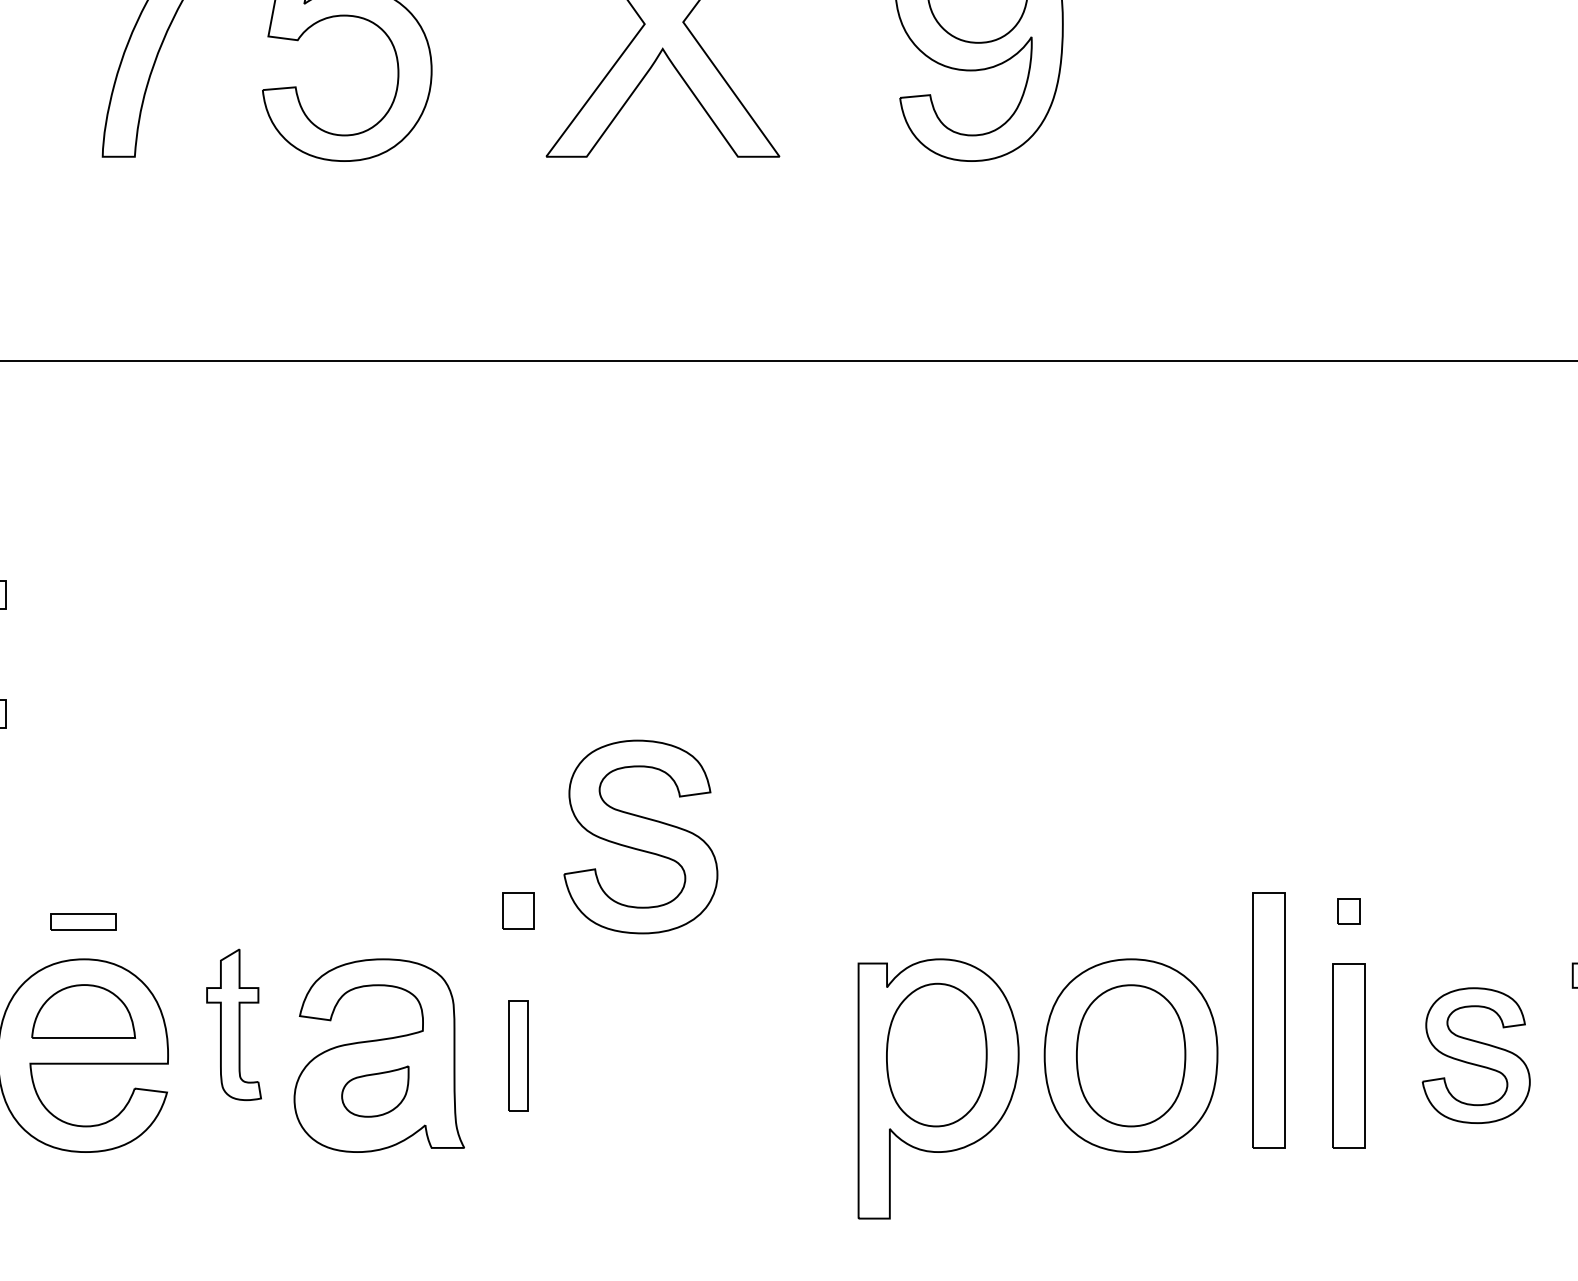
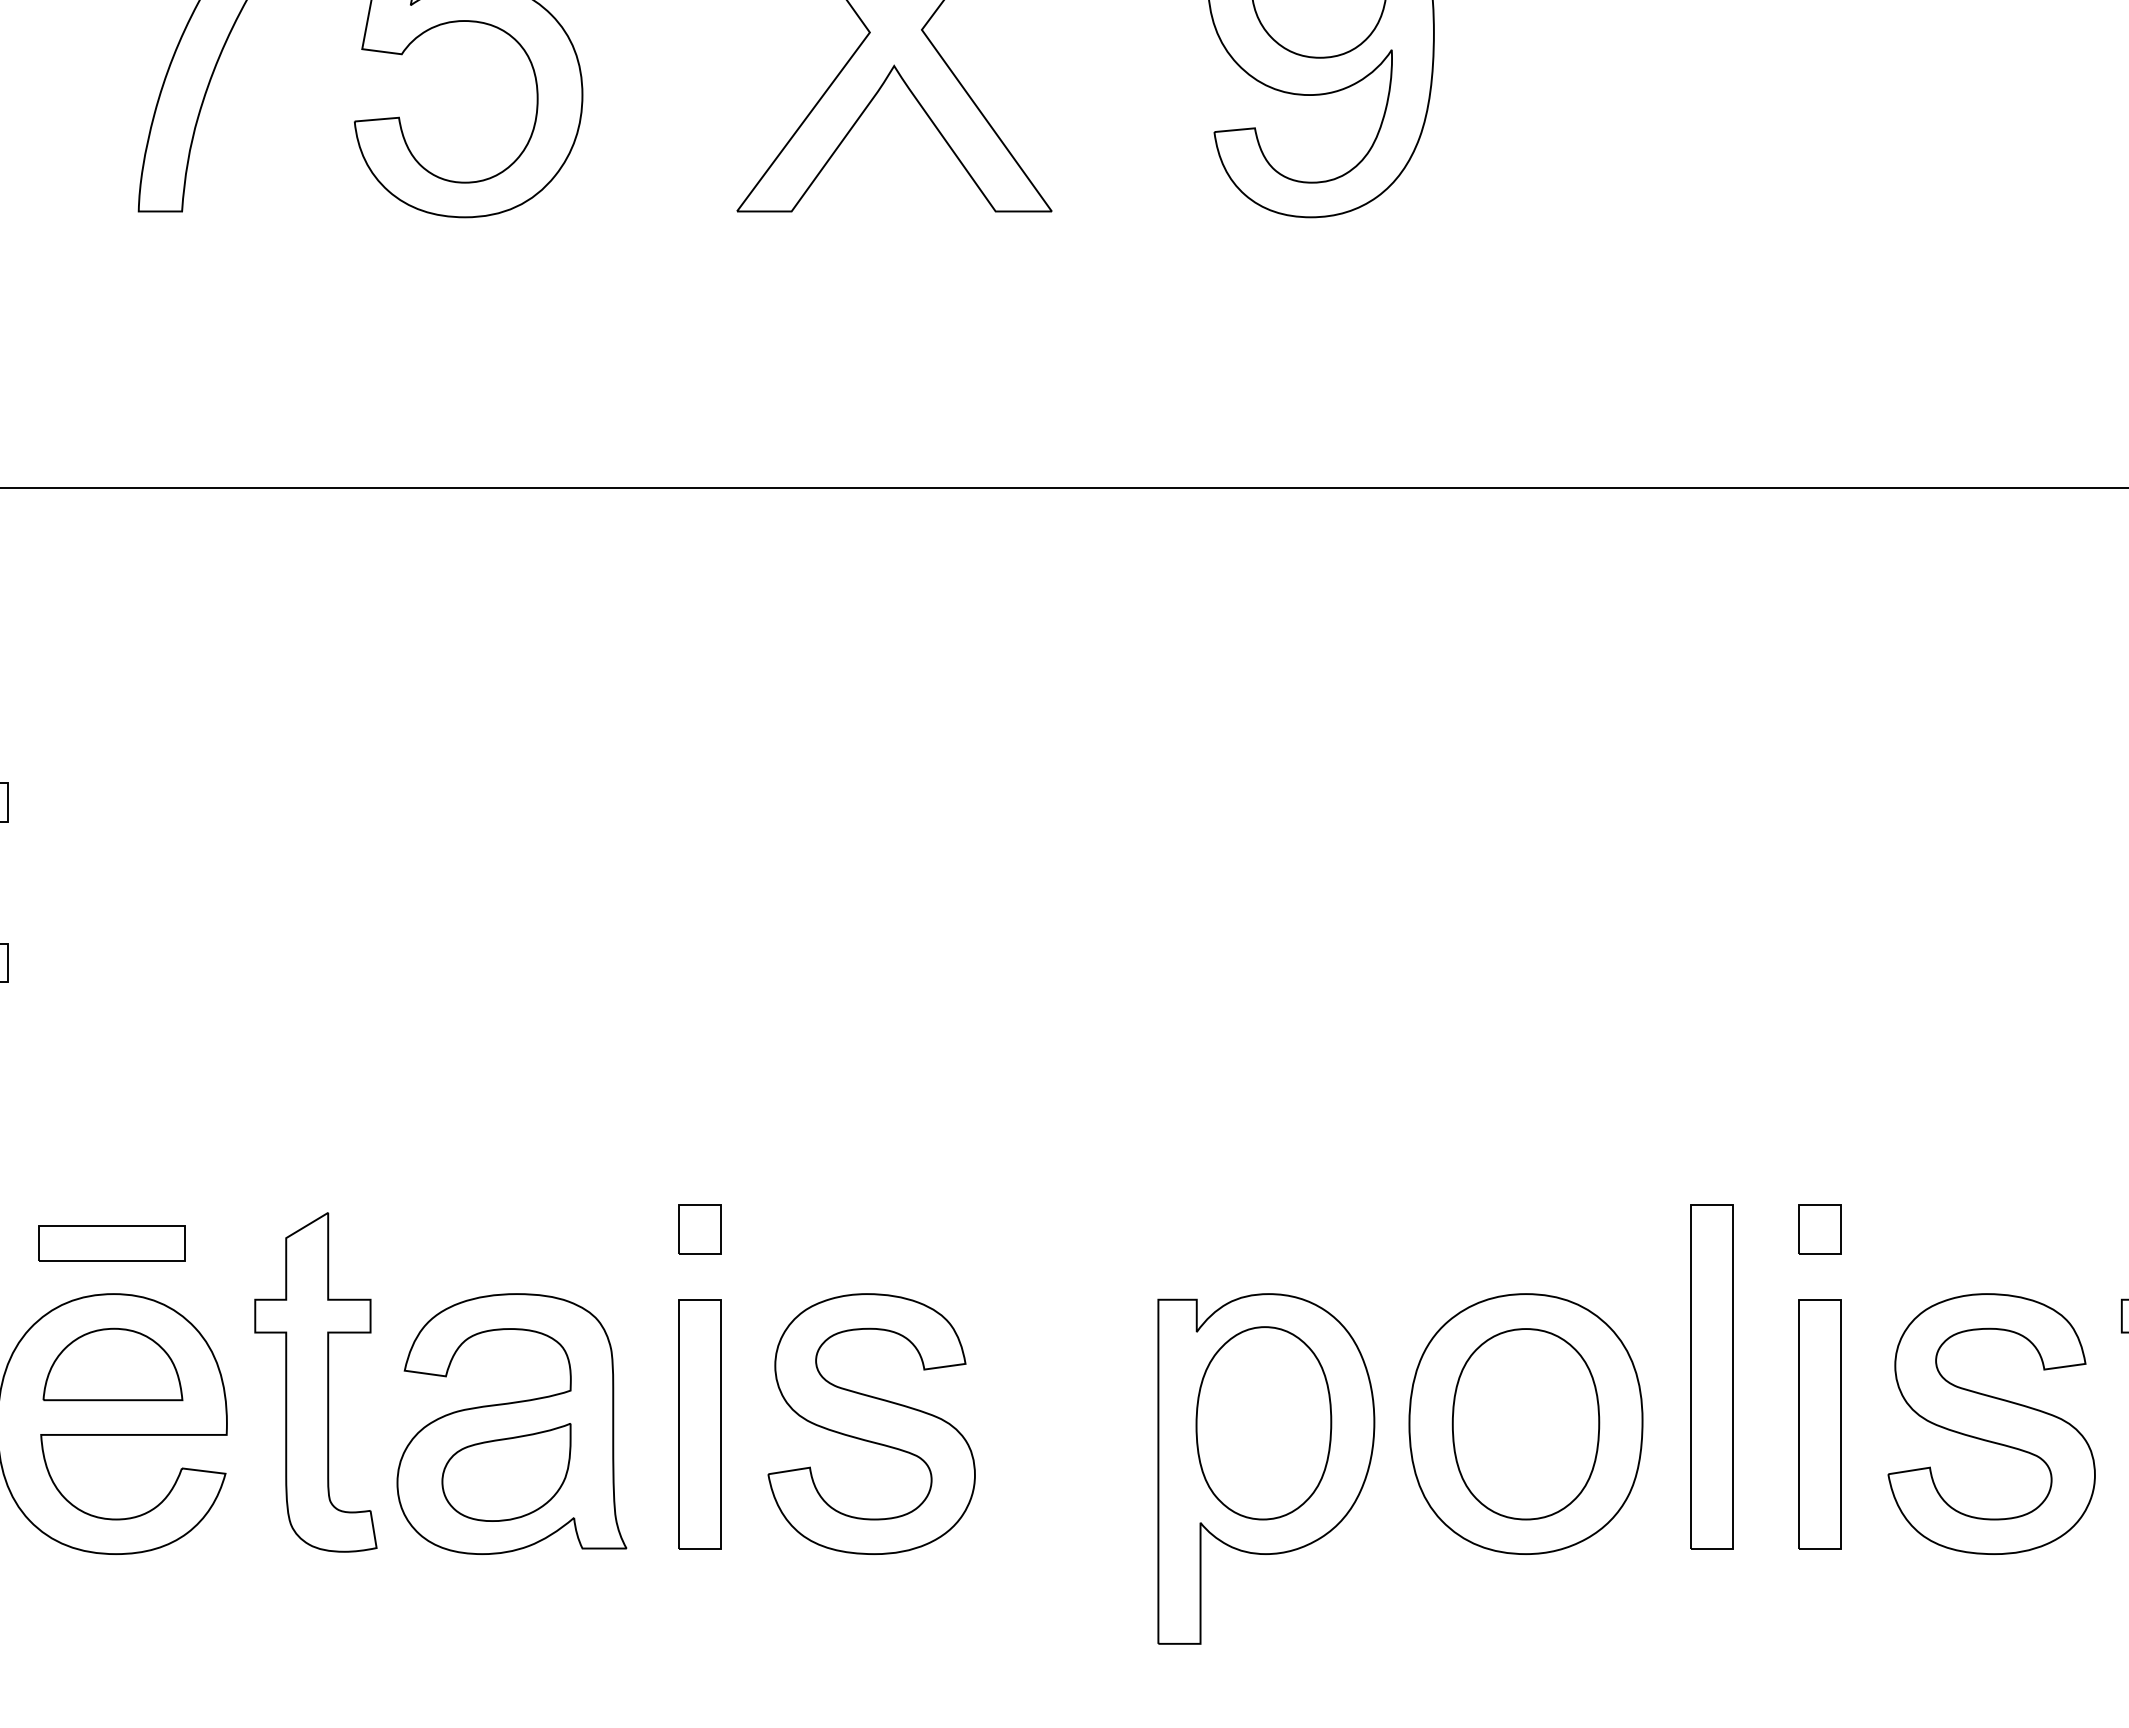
part: (640, 836) -> (871, 1423), moved
part: (1348, 911) -> (1819, 1229), size x1.43
part: (82, 921) -> (111, 1243), size x1.67
part: (233, 1024) -> (315, 1382), size x1.67
part: (518, 1055) -> (699, 1424), size x1.67
part: (1476, 1055) -> (1991, 1423), size x1.43
part: (375, 1091) -> (506, 1472), size x1.43

